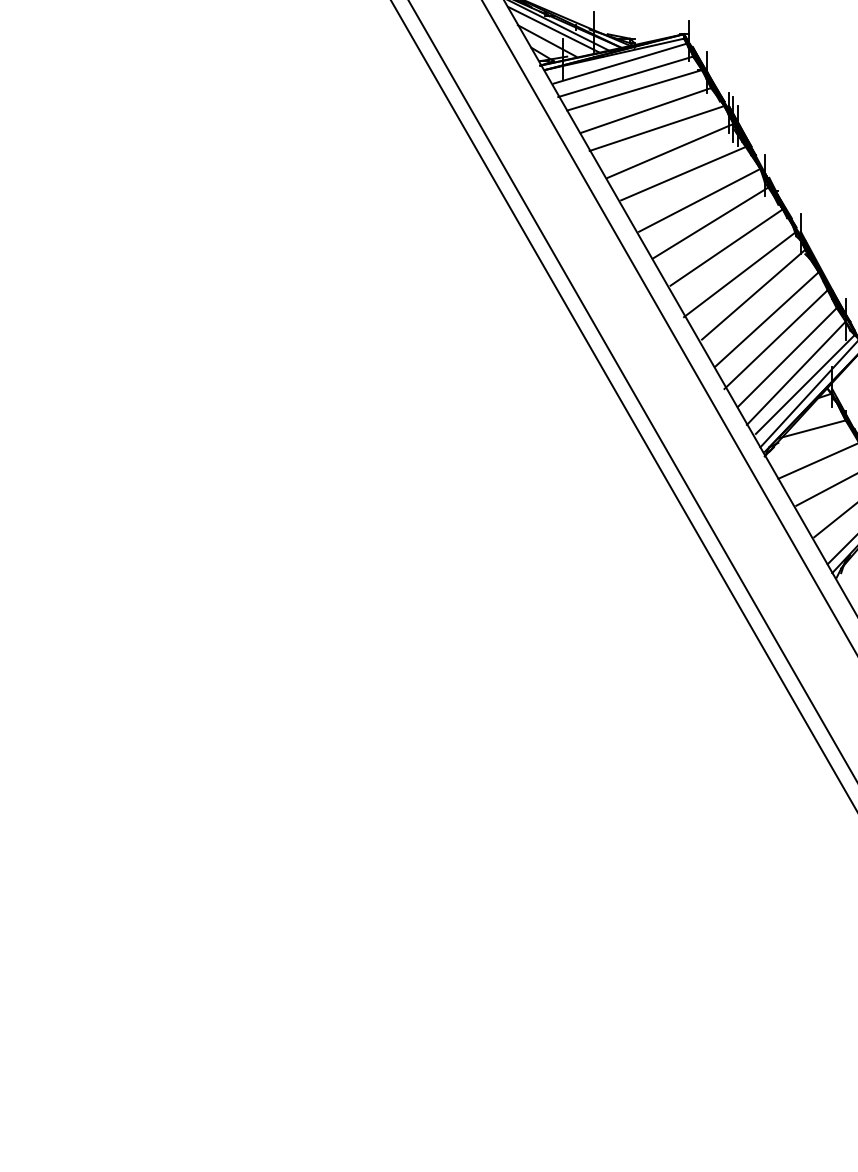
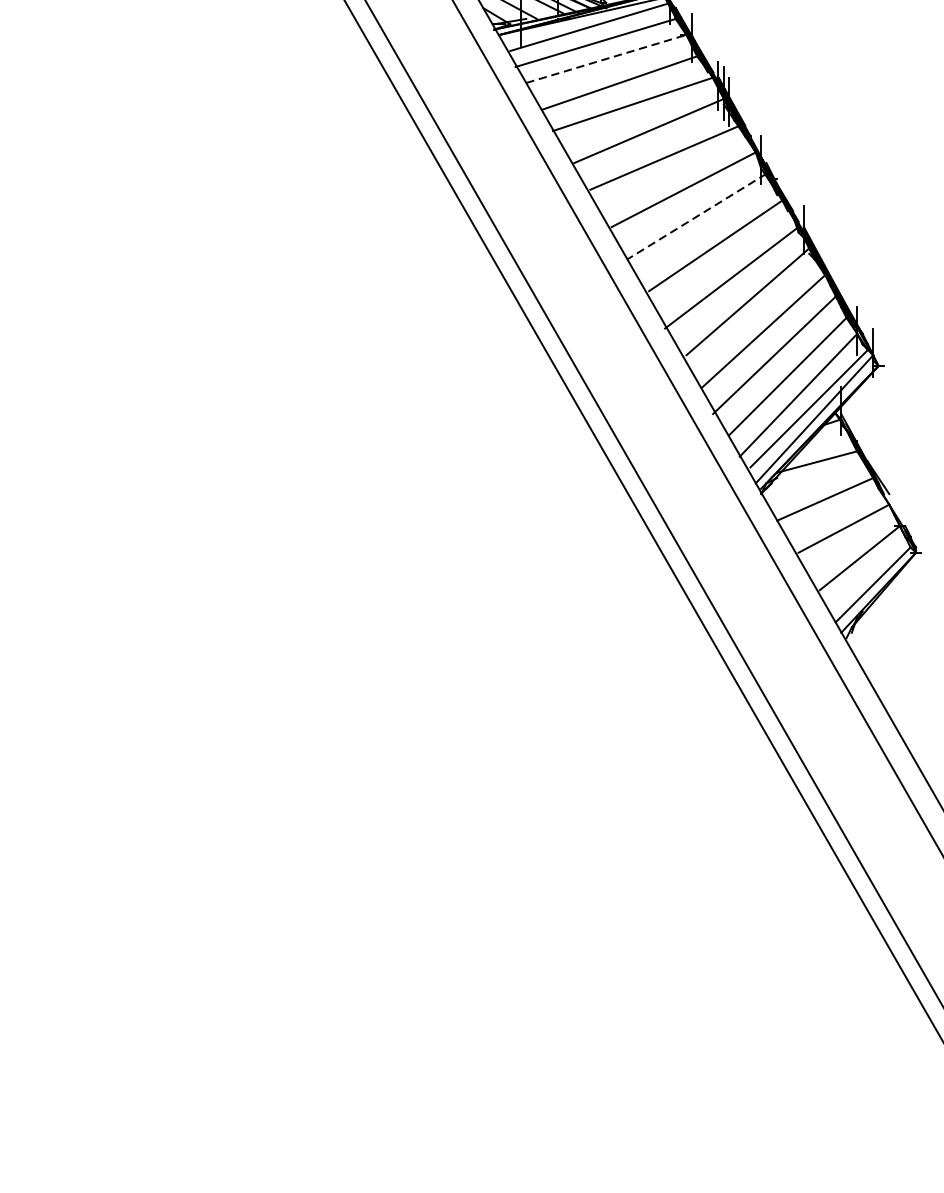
line: (635, 90) -> (607, 59), solid -> dashed
line: (710, 222) -> (696, 216), solid -> dashed

